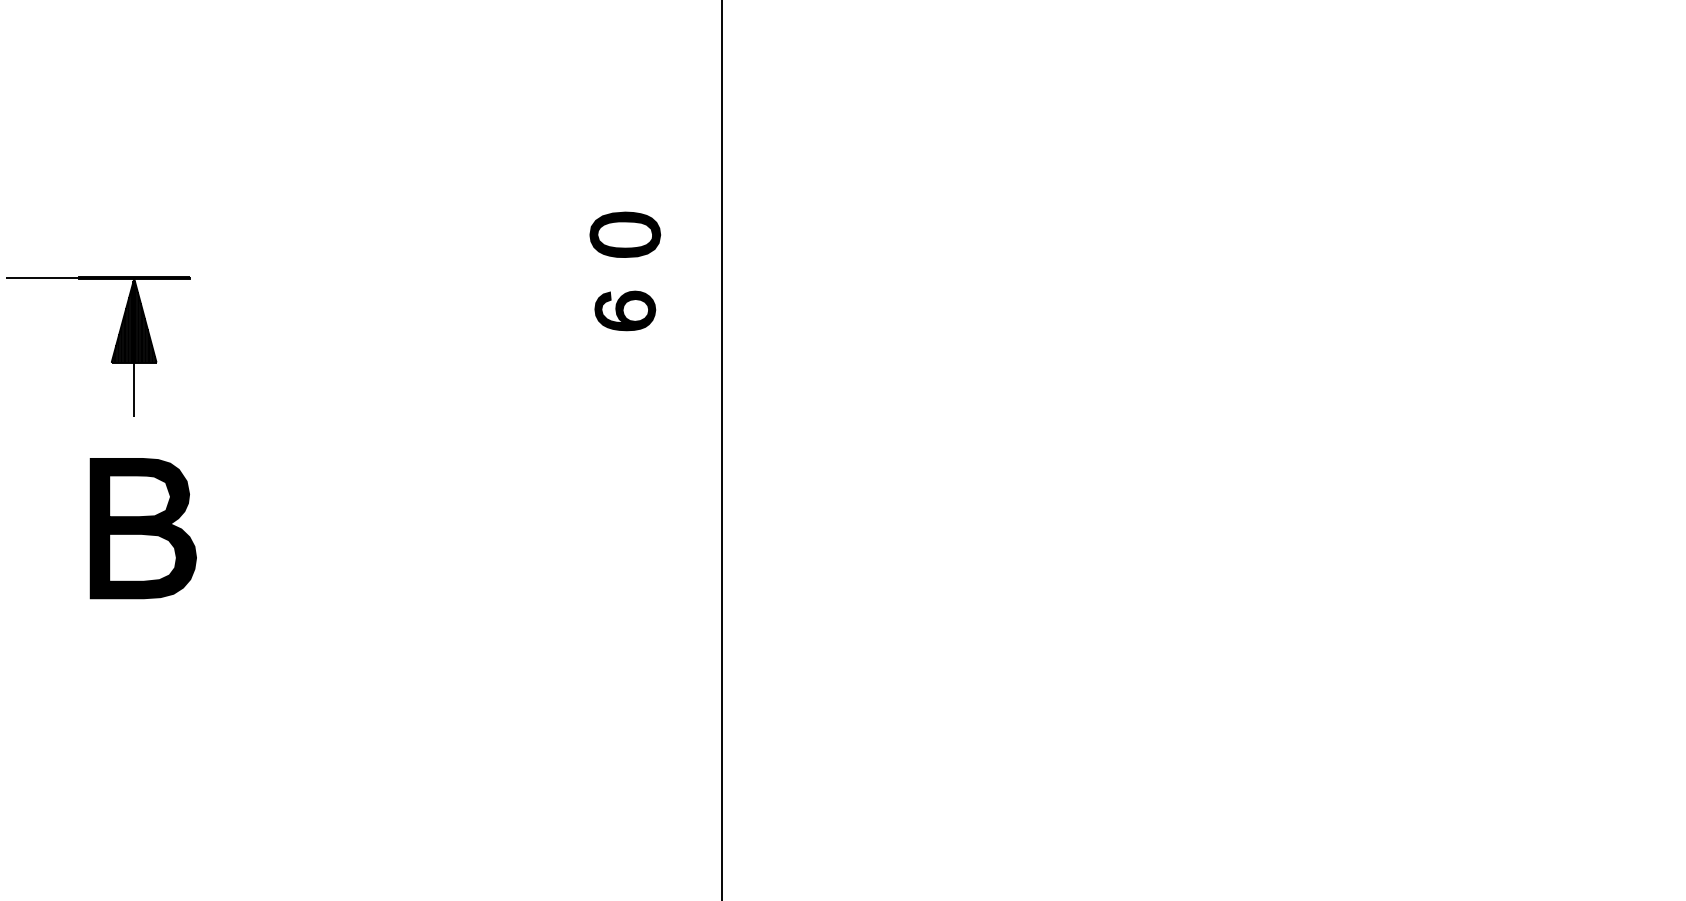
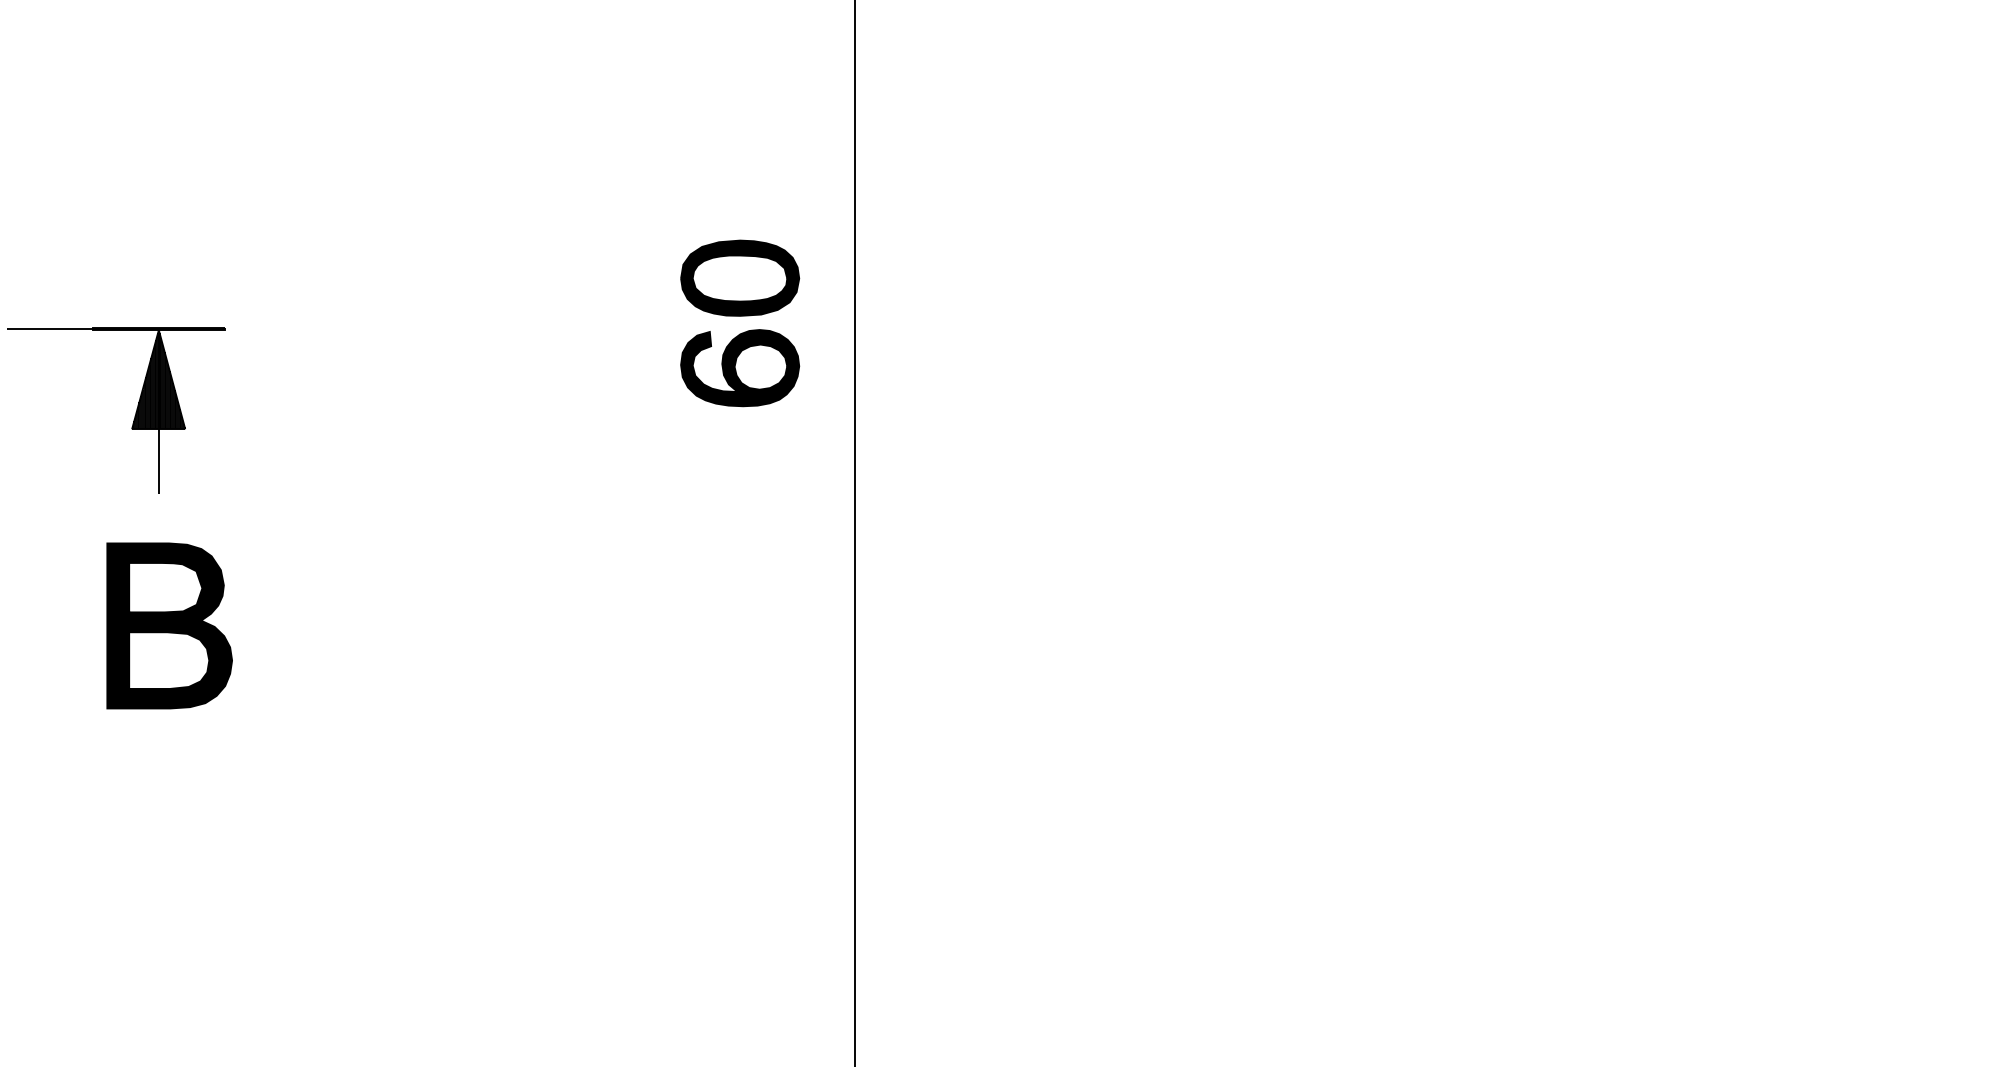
part: (625, 234) -> (740, 277), size x1.43
part: (625, 311) -> (740, 368), size x1.67

